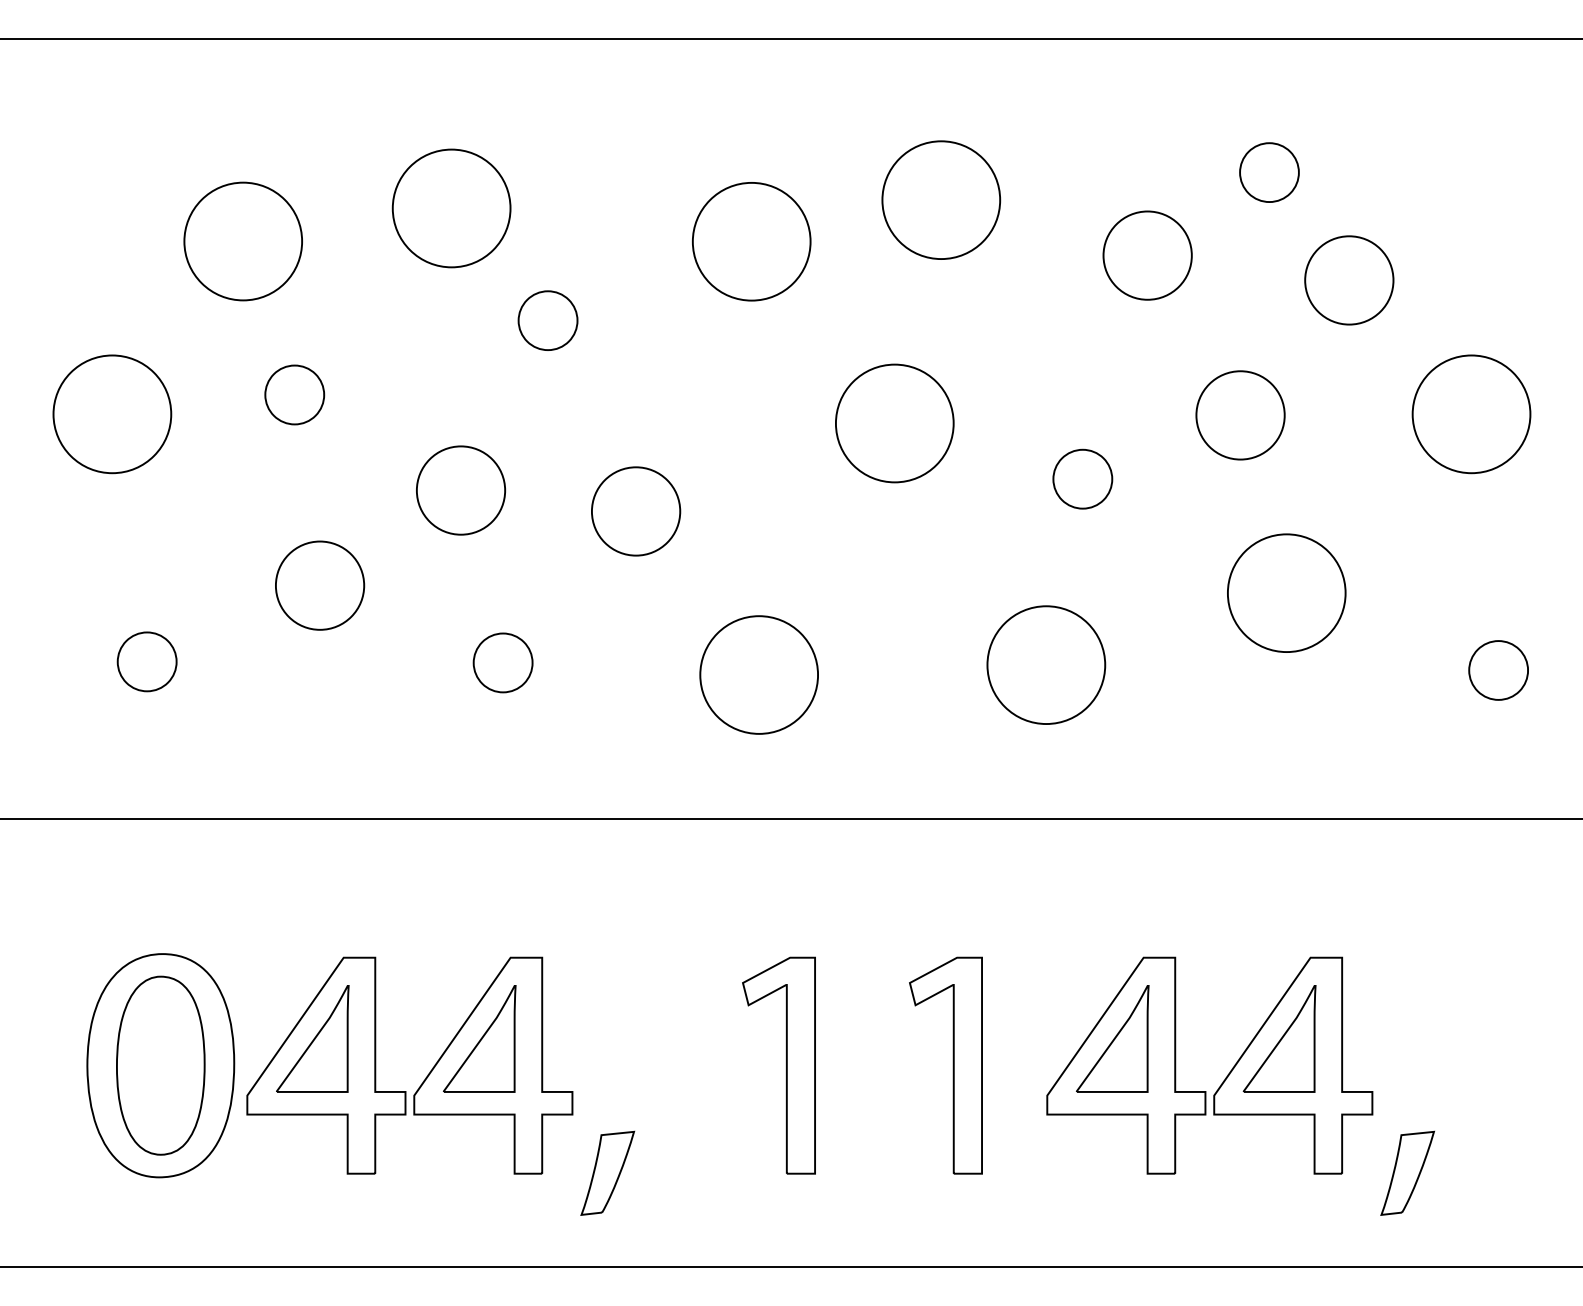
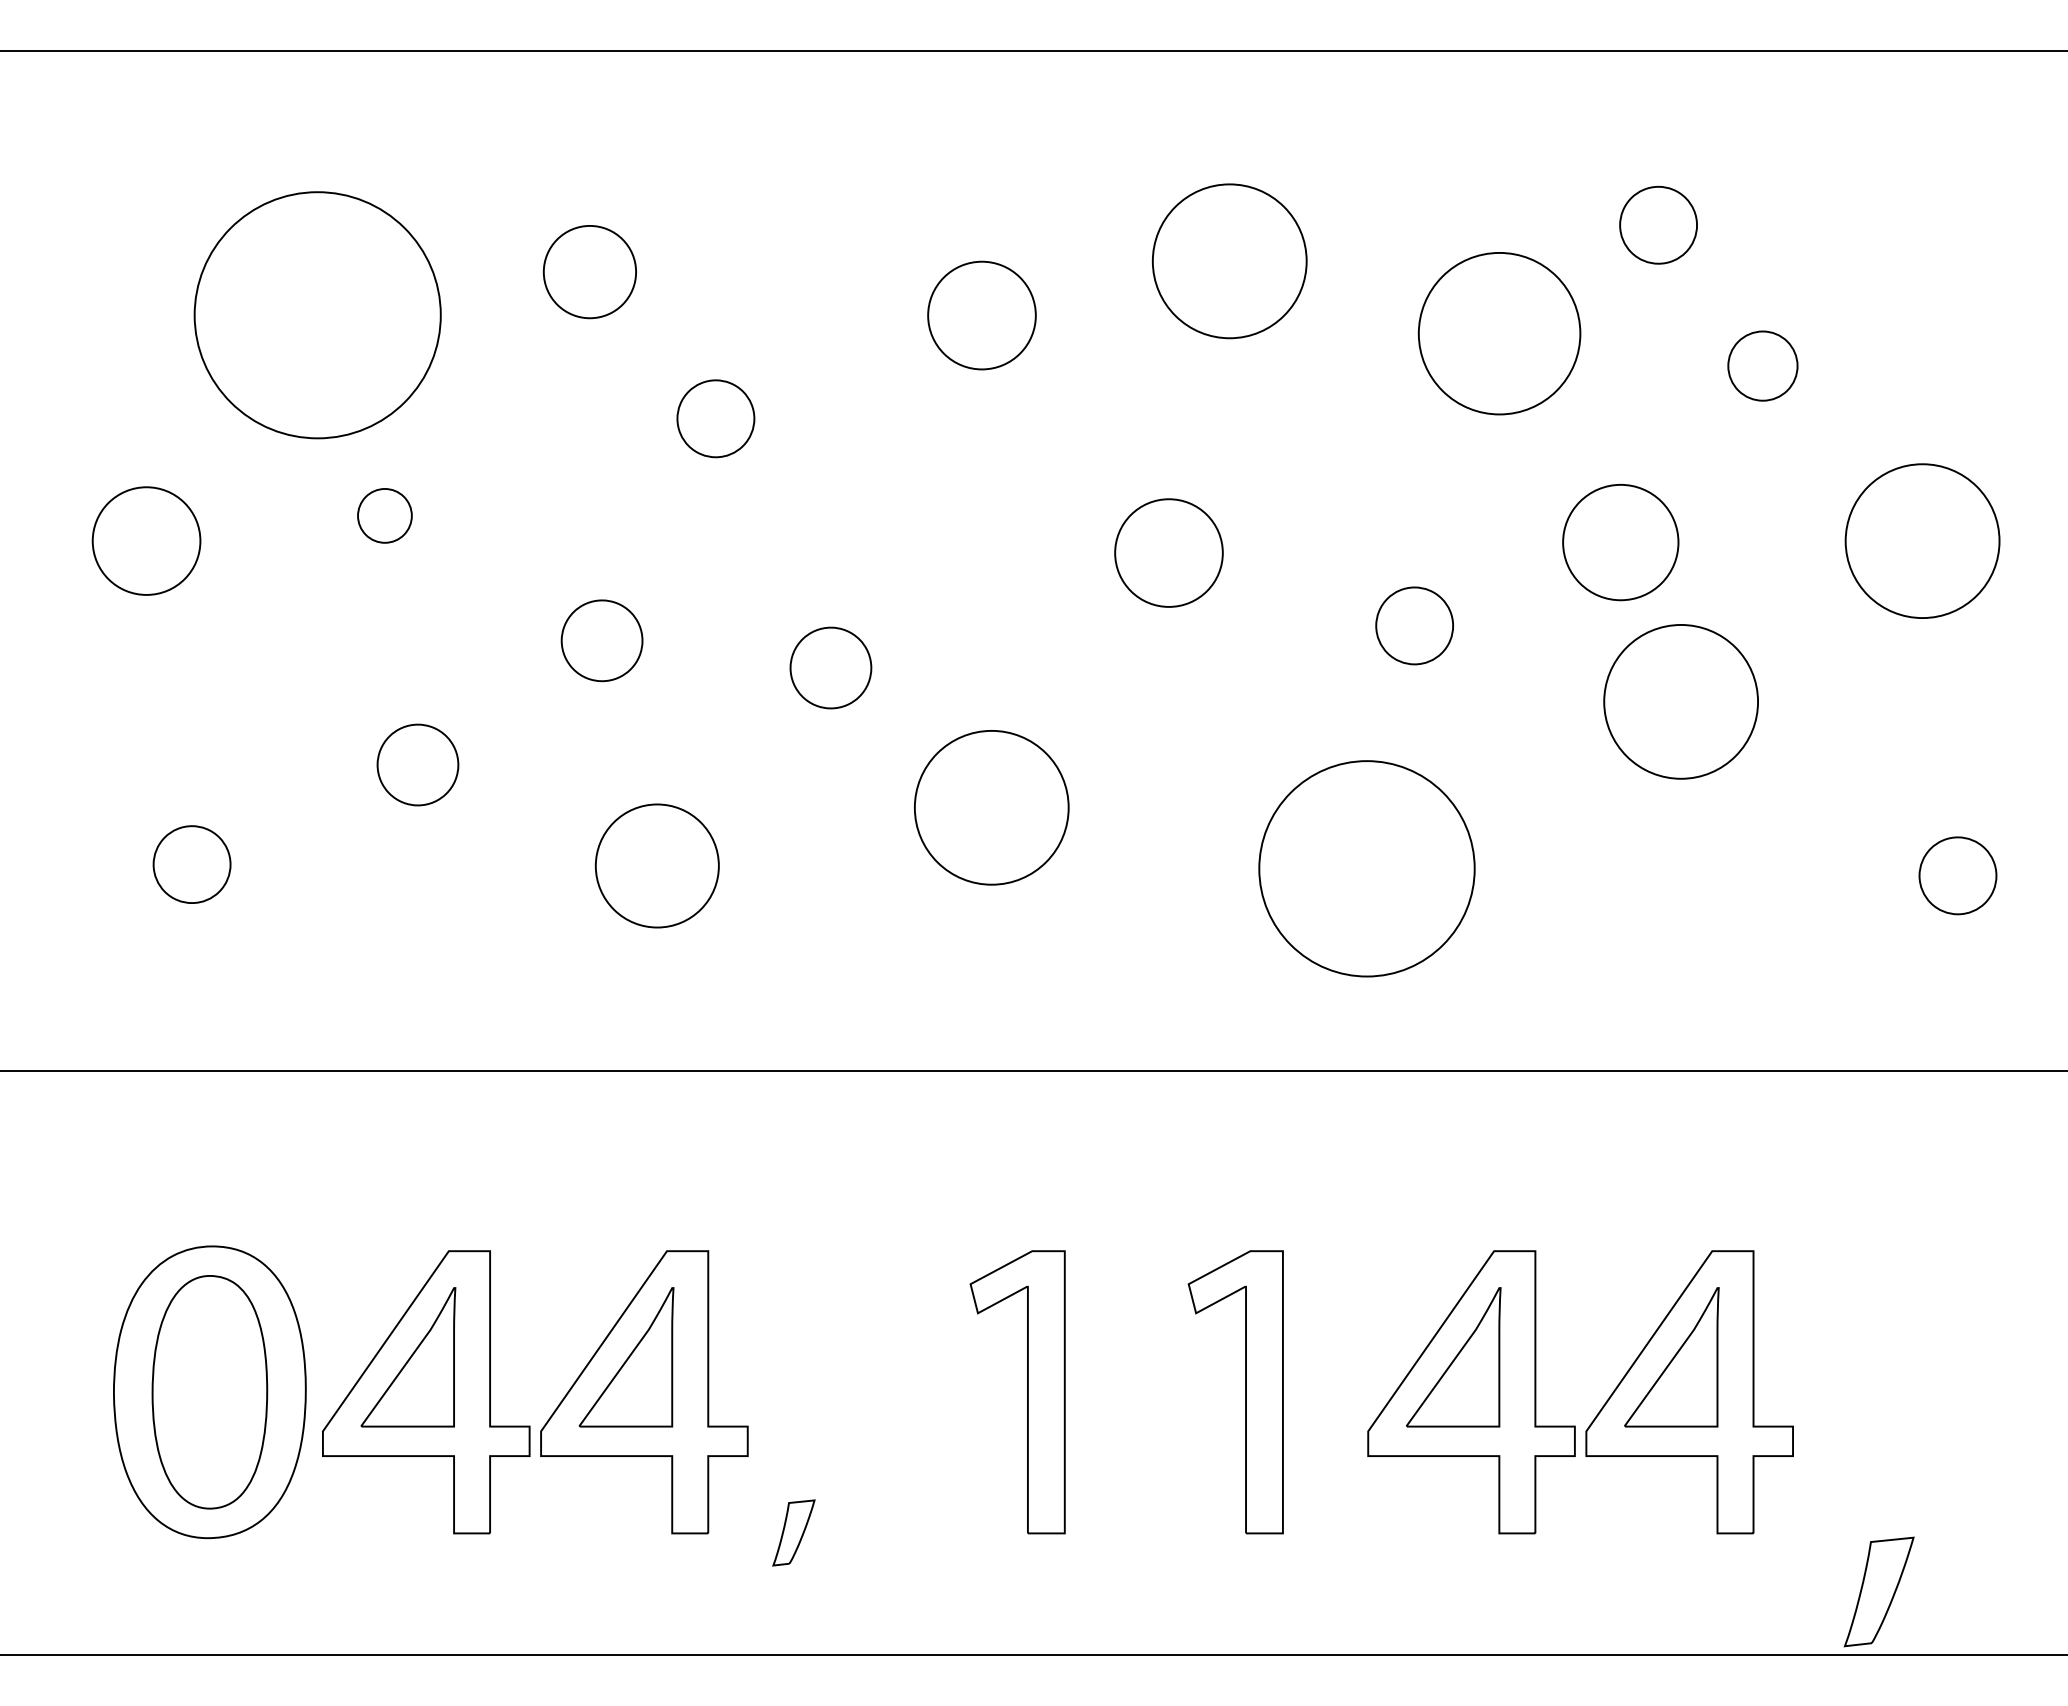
part: (451, 207) -> (589, 271), size x0.6
part: (243, 241) -> (317, 315), size x1.6
part: (751, 241) -> (981, 315), size x0.7
part: (1146, 255) -> (1498, 333), size x1.4
part: (1349, 279) -> (1762, 365), size x0.6
part: (294, 394) -> (384, 515), size x0.7
part: (112, 413) -> (146, 540), size x0.7
part: (894, 423) -> (1168, 552), size x0.7
part: (460, 490) -> (601, 640), size x0.7
part: (635, 511) -> (830, 667), size x0.7
part: (319, 585) -> (417, 764), size x0.7
part: (1286, 592) -> (1680, 701), moved
part: (502, 662) -> (656, 865), size x1.6
part: (1045, 664) -> (1366, 868), size x1.4
part: (758, 674) -> (991, 807), moved
part: (607, 1173) -> (793, 1532), size x0.6
part: (1407, 1173) -> (1878, 1591), moved

